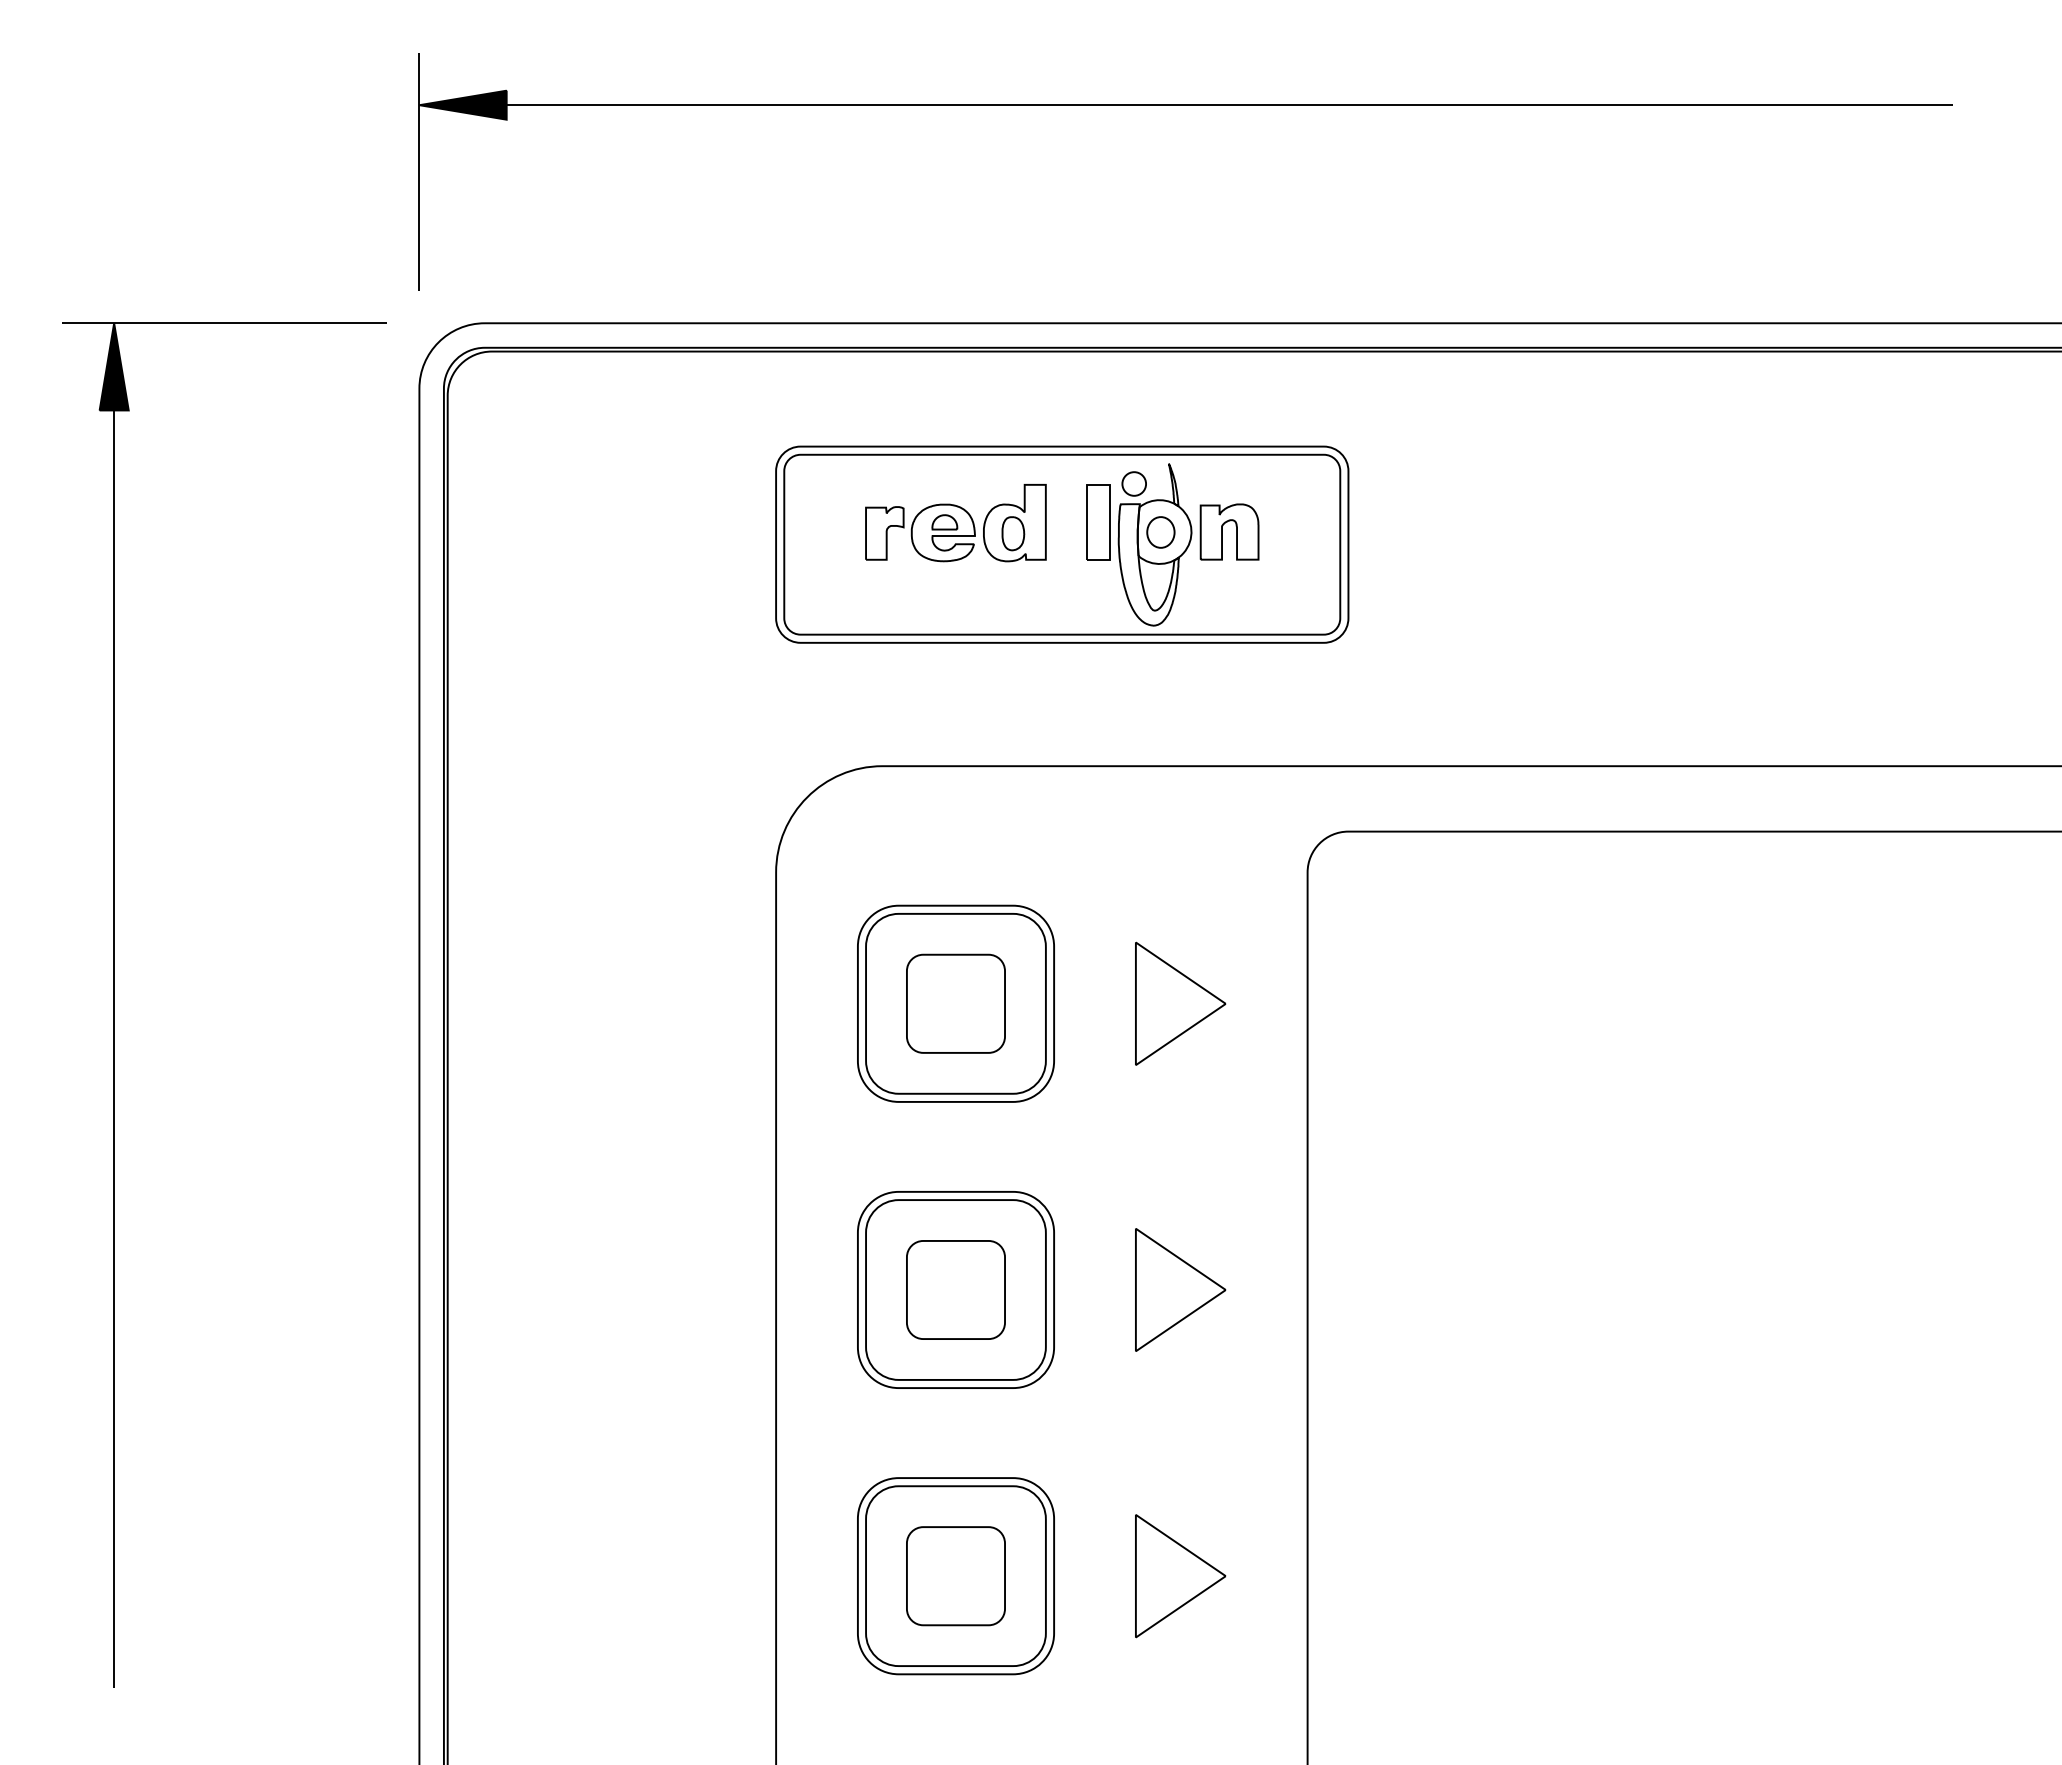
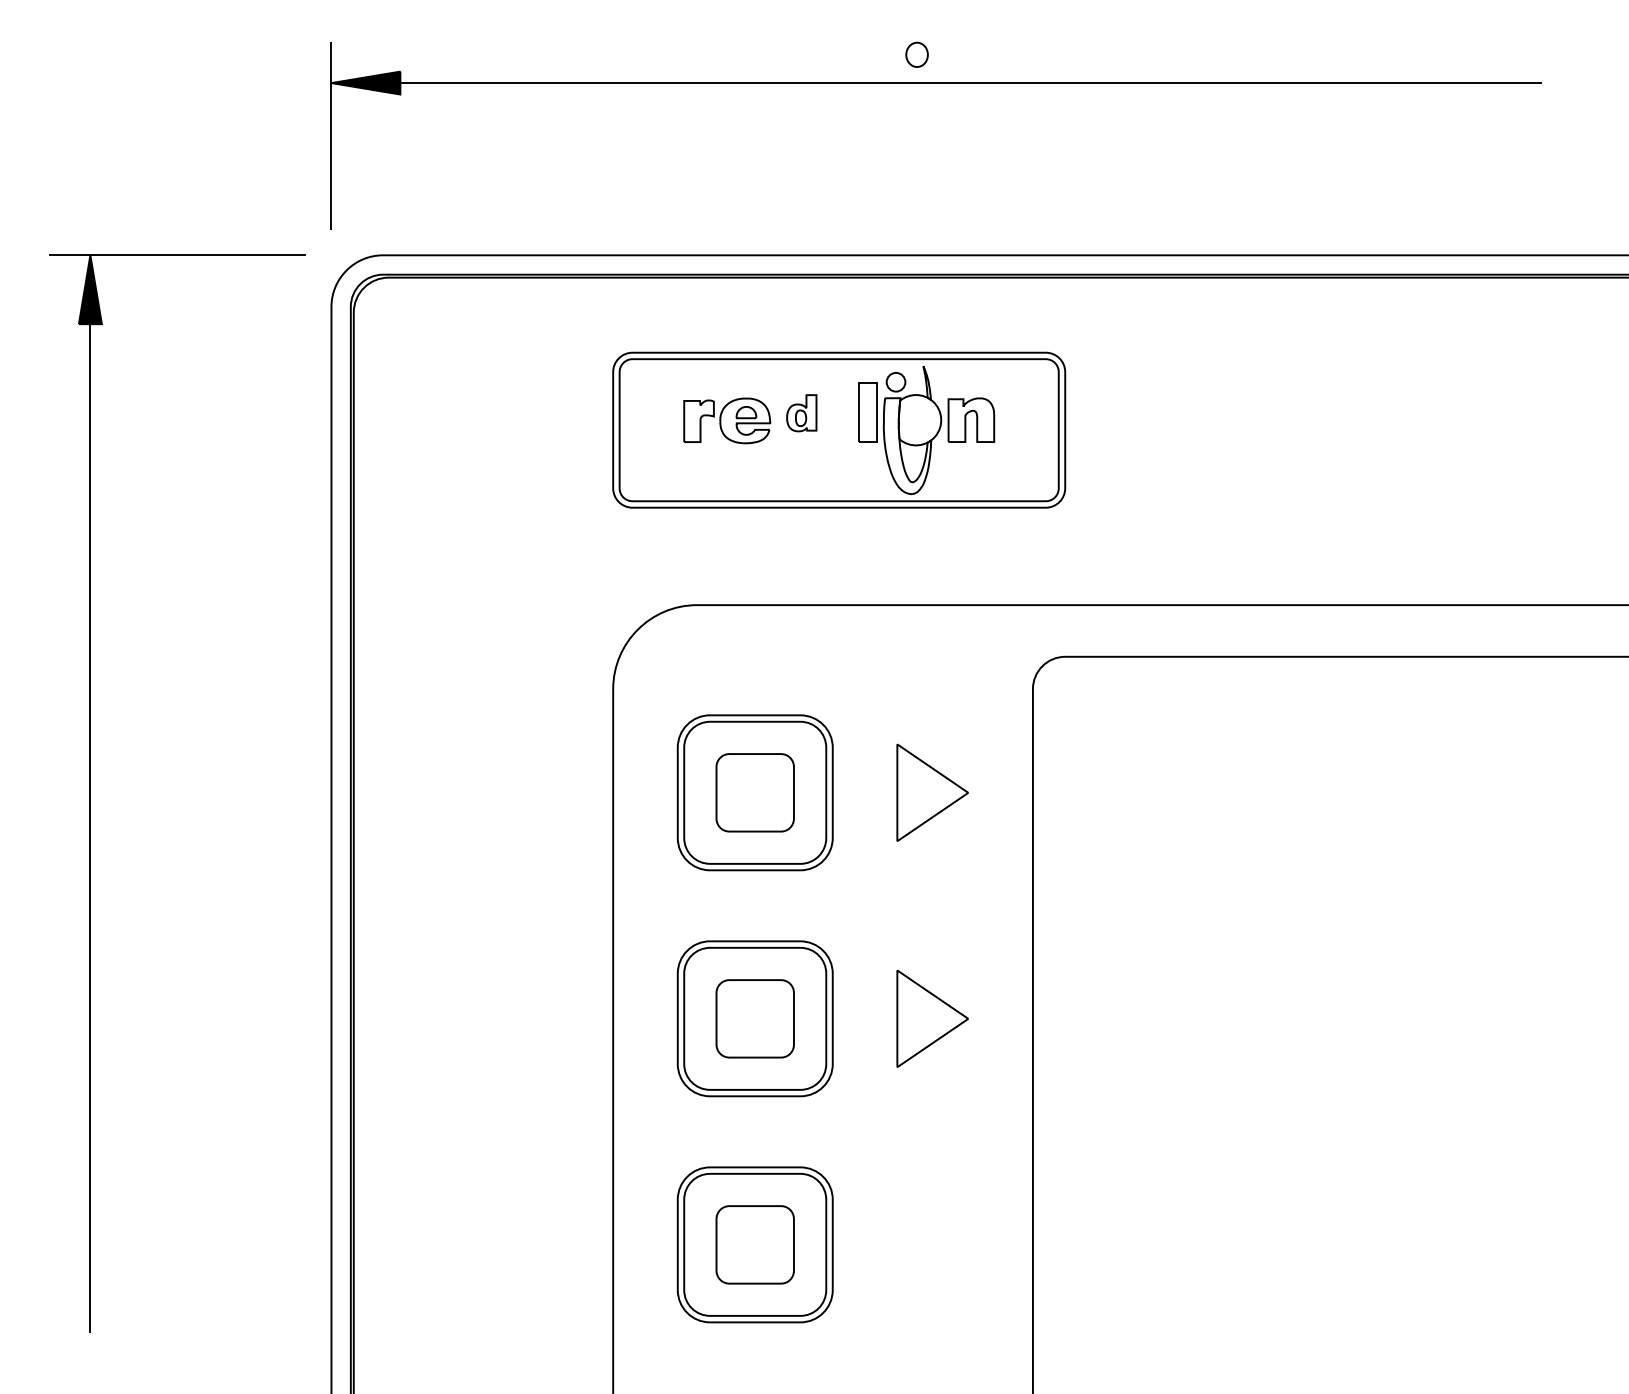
part: (1014, 523) -> (801, 413), size x0.6
part: (1160, 532) -> (916, 54), moved
part: (1180, 1576) -> (932, 1245), removed

